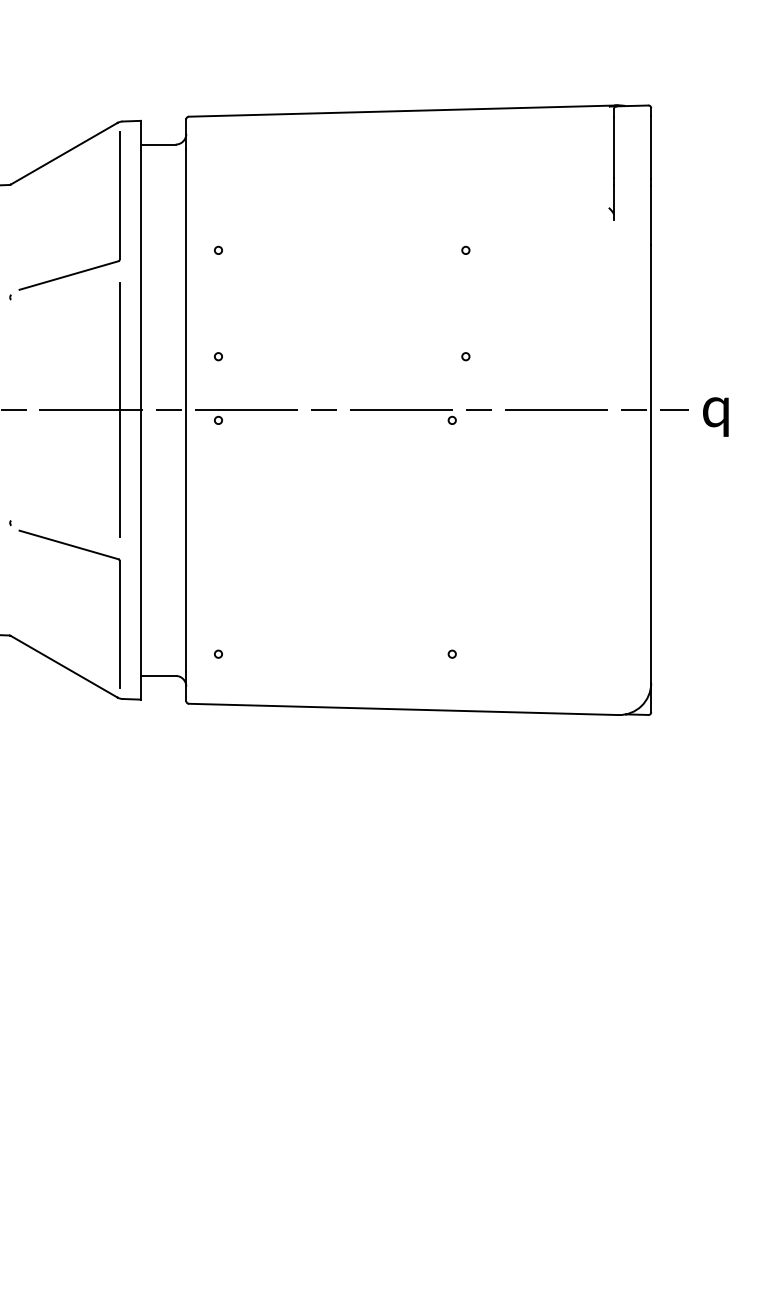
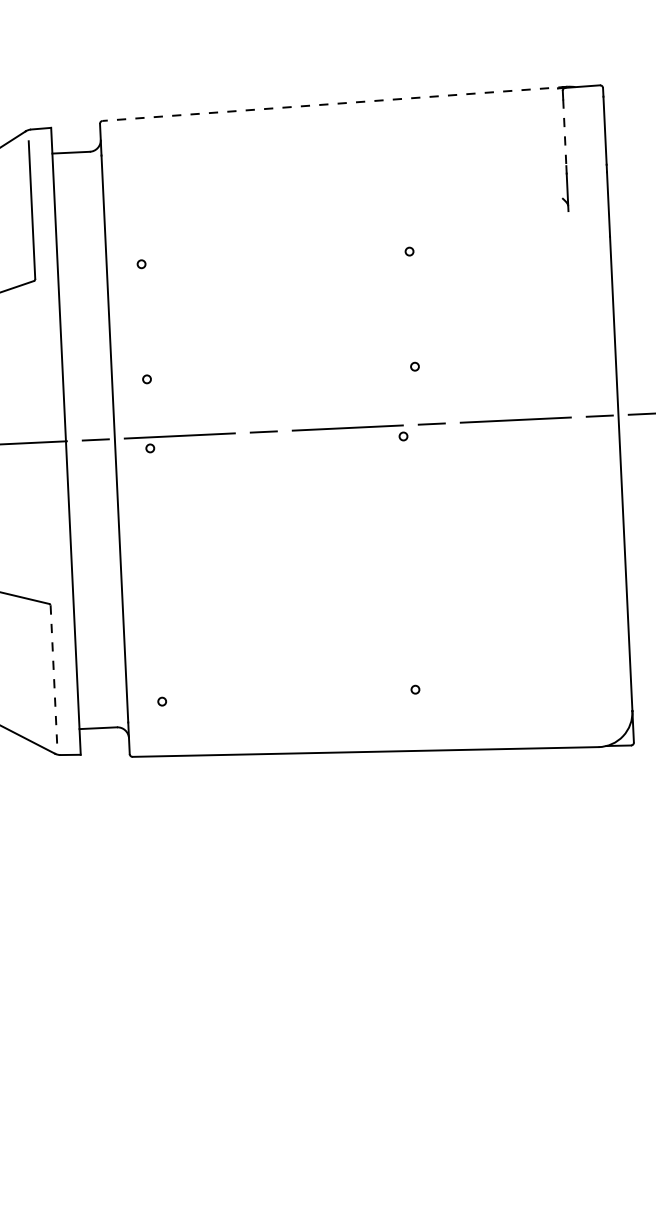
line: (403, 111) -> (334, 104), solid -> dashed
line: (614, 147) -> (565, 132), solid -> dashed
line: (119, 410) -> (42, 442), removed
line: (119, 624) -> (53, 674), solid -> dashed

